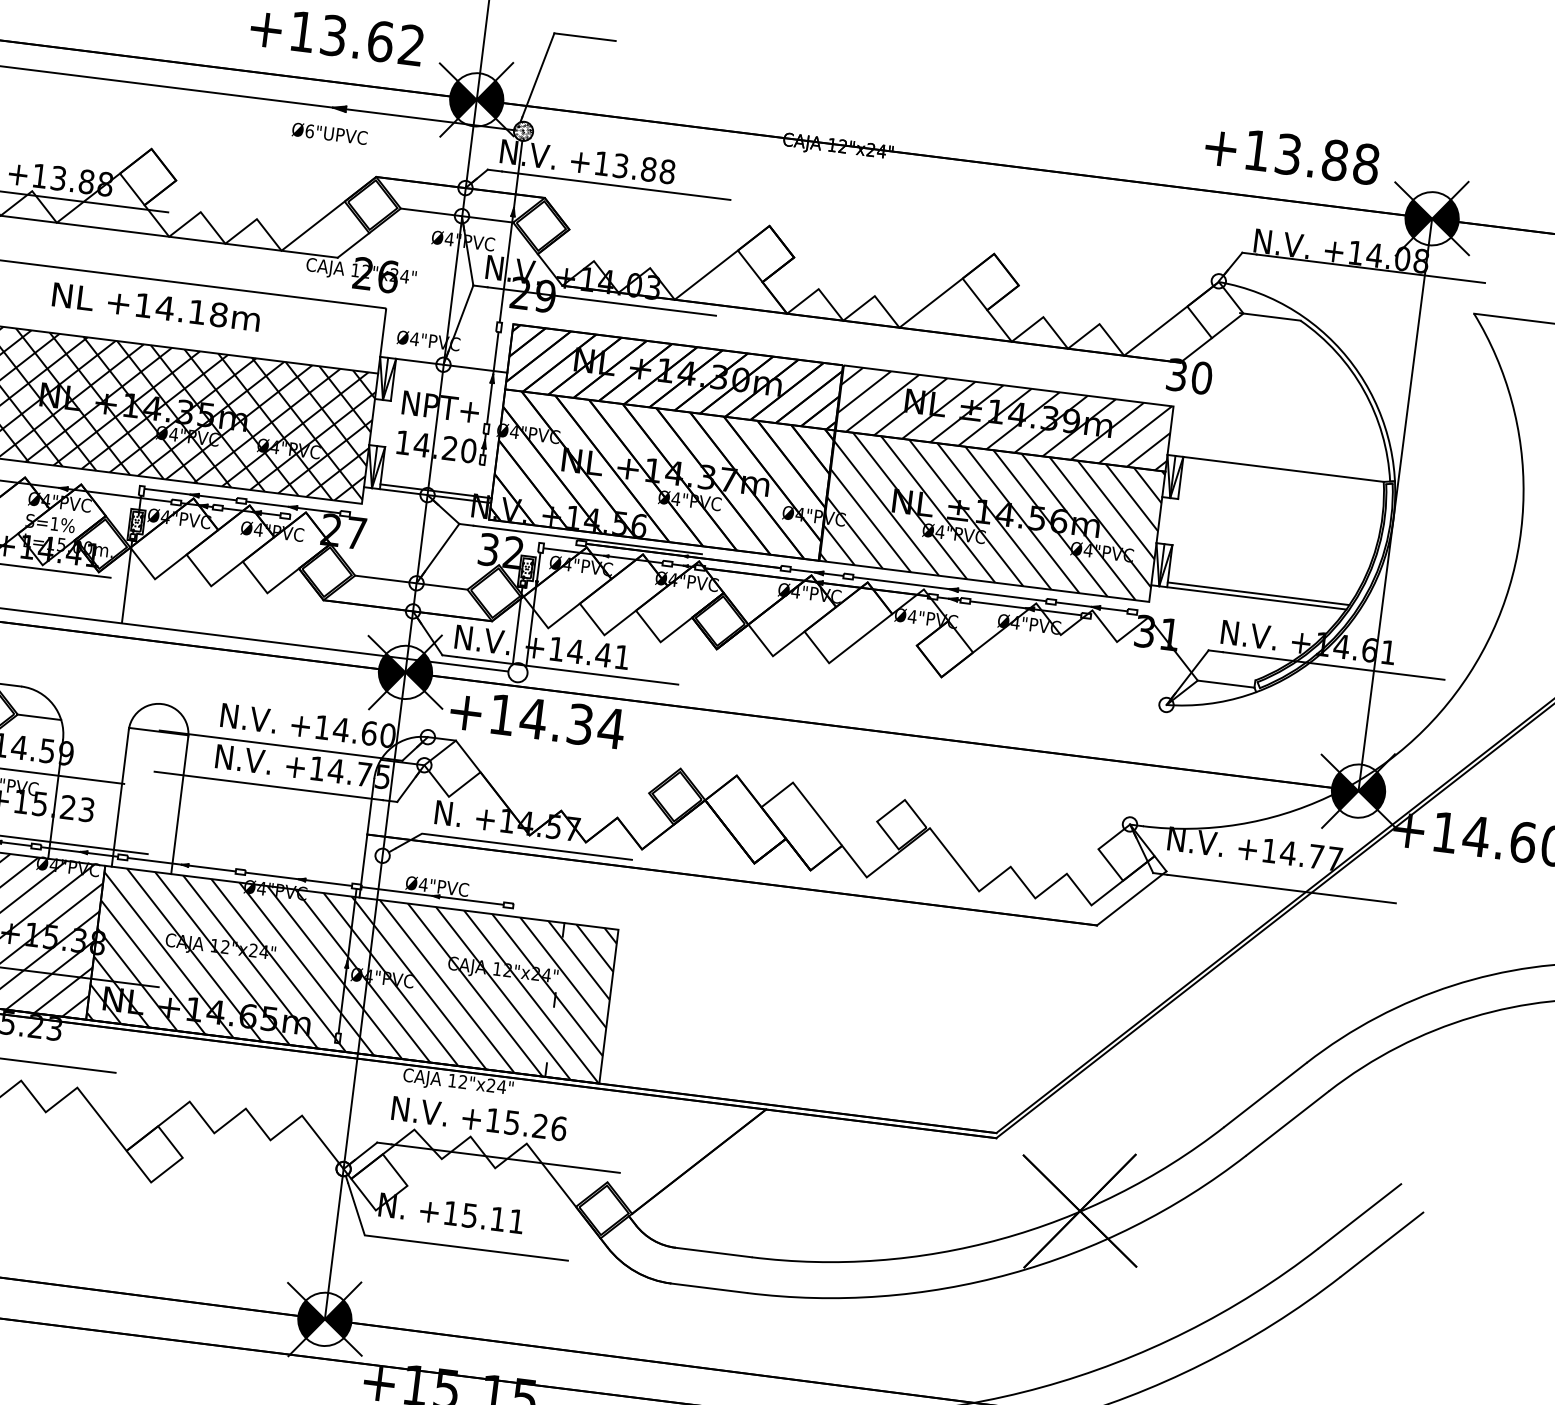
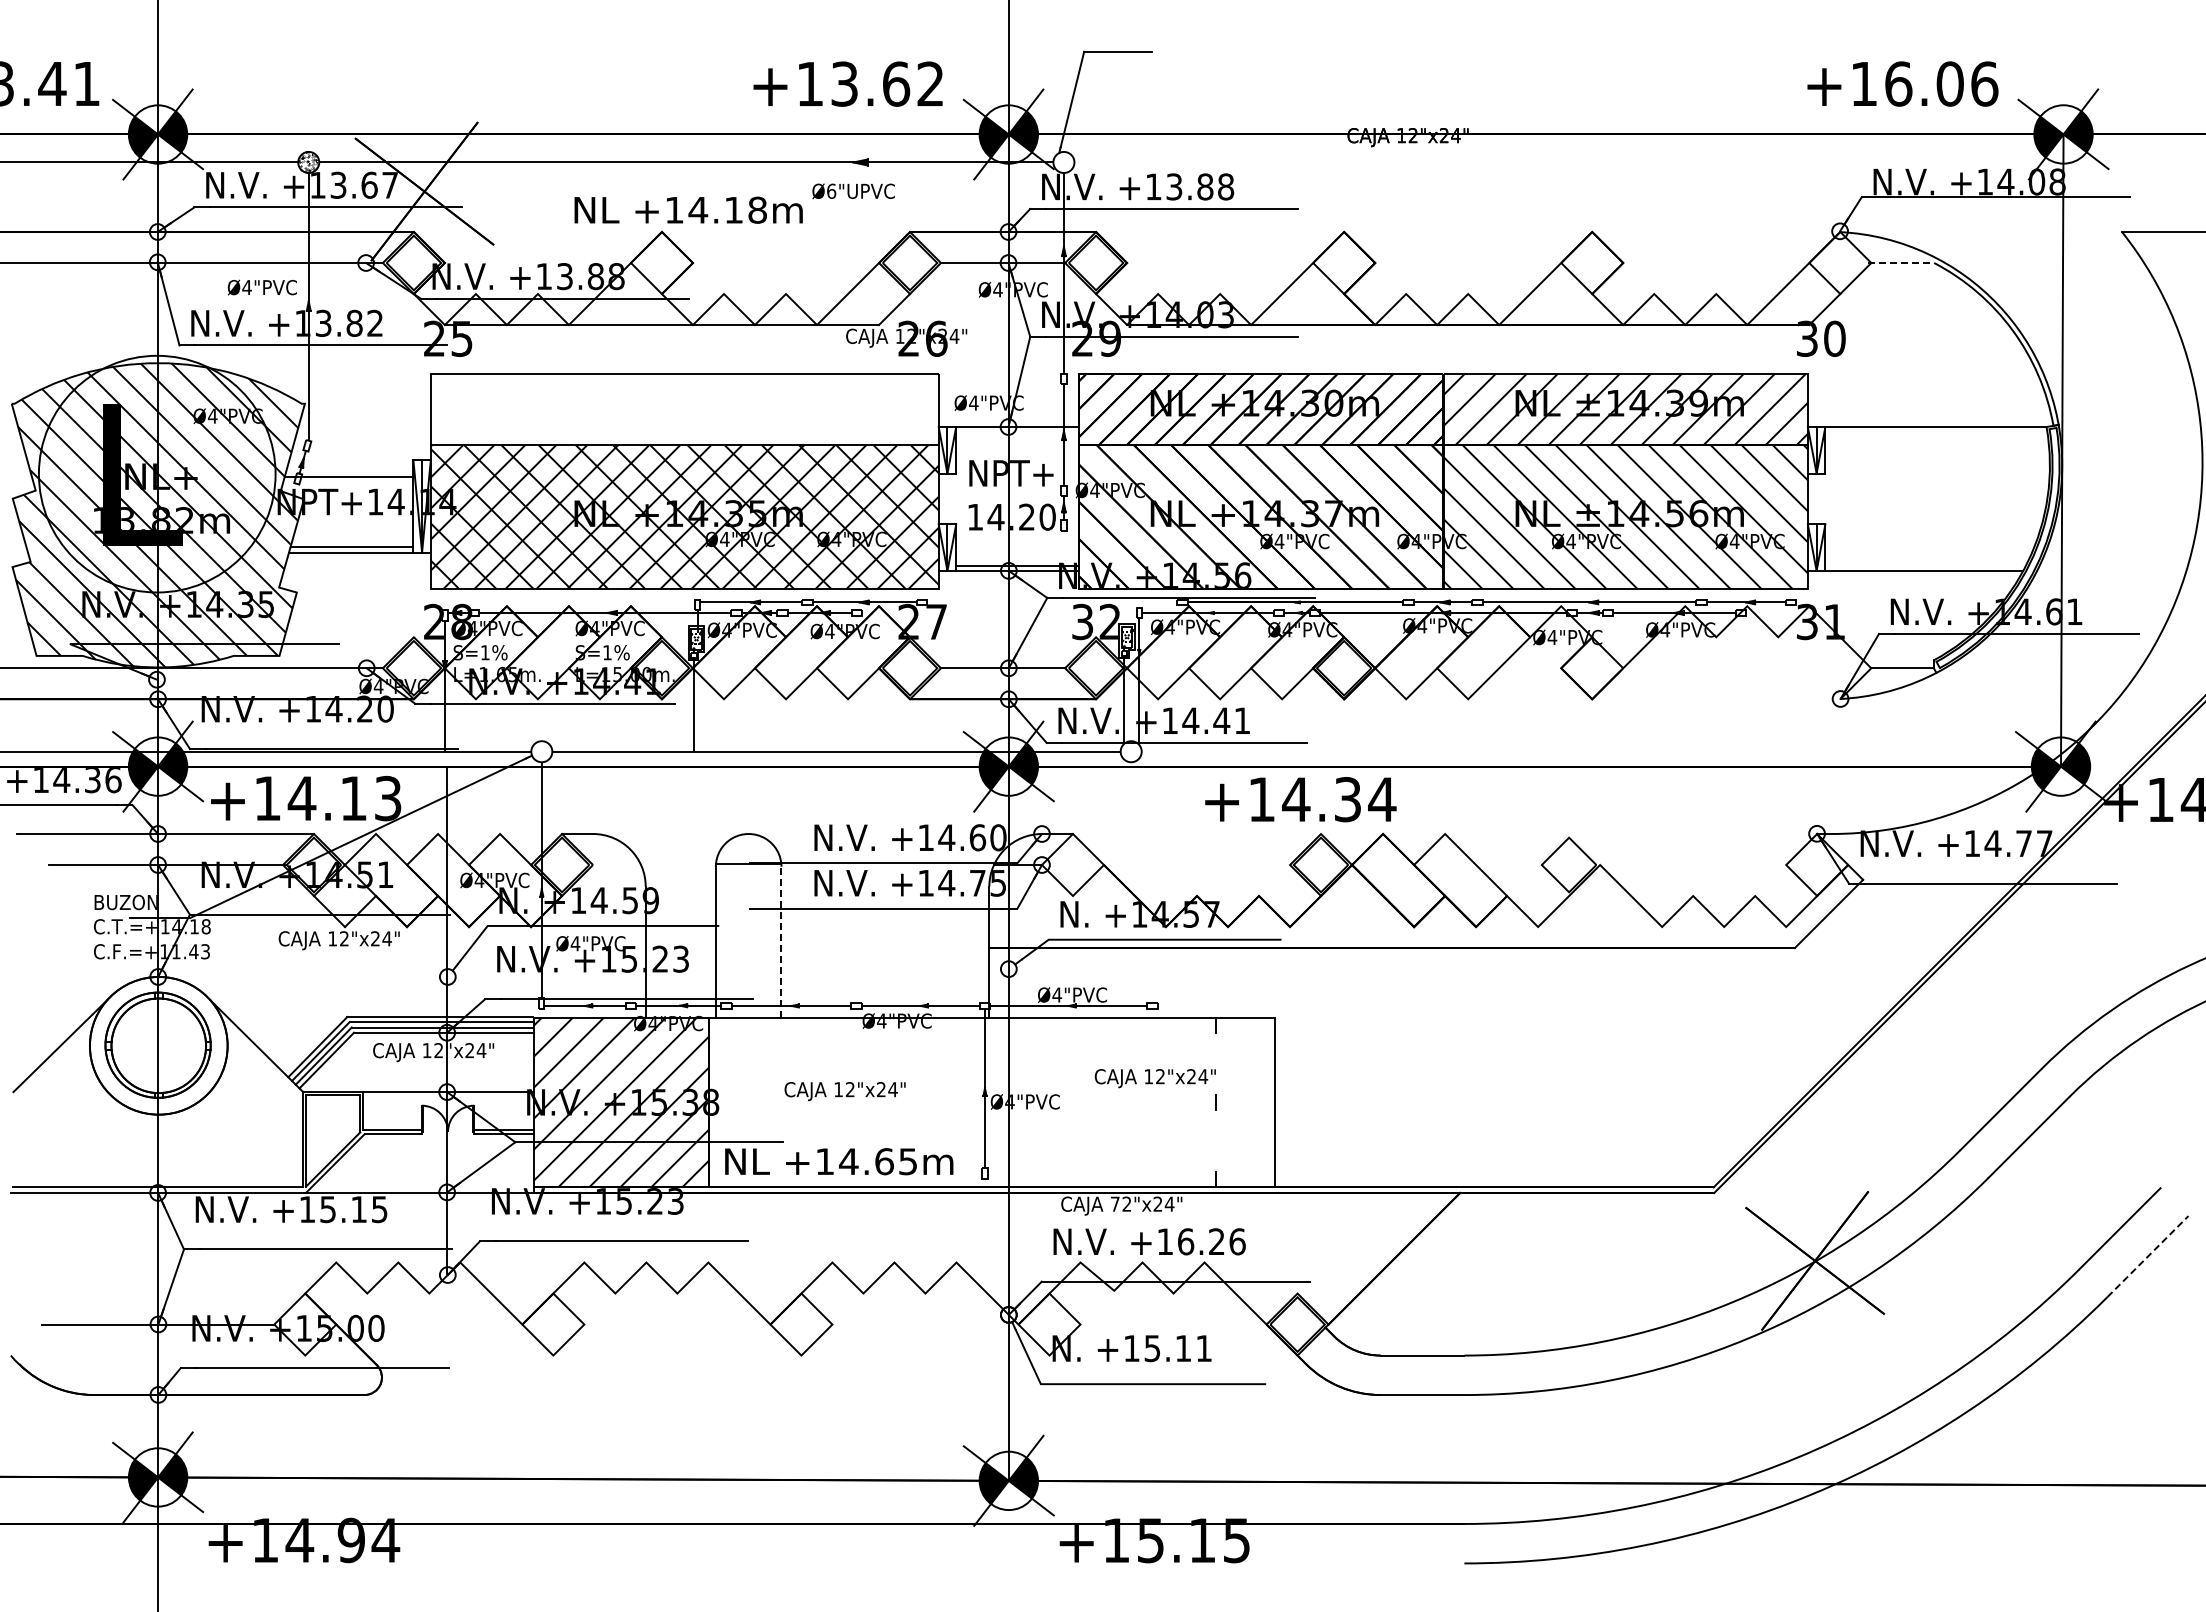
hatch: (523, 131) -> (1063, 162), removed
text: (1327, 158) -> (1941, 83), +13.88 -> +16.06
text: (156, 306) -> (688, 209), moved
line: (1270, 317) -> (1901, 263), solid -> dashed
line: (1258, 593) -> (1925, 565), removed
line: (39, 717) -> (617, 865), removed
text: (537, 719) -> (1300, 799), moved
line: (179, 805) -> (781, 941), solid -> dashed
hatch: (351, 974) -> (991, 1102), removed
text: (452, 1080) -> (1115, 1203), 12"x24" -> 72"x24"
text: (512, 1122) -> (1186, 1241), +15.26 -> +16.26
line: (1382, 1244) -> (2148, 1256), solid -> dashed

